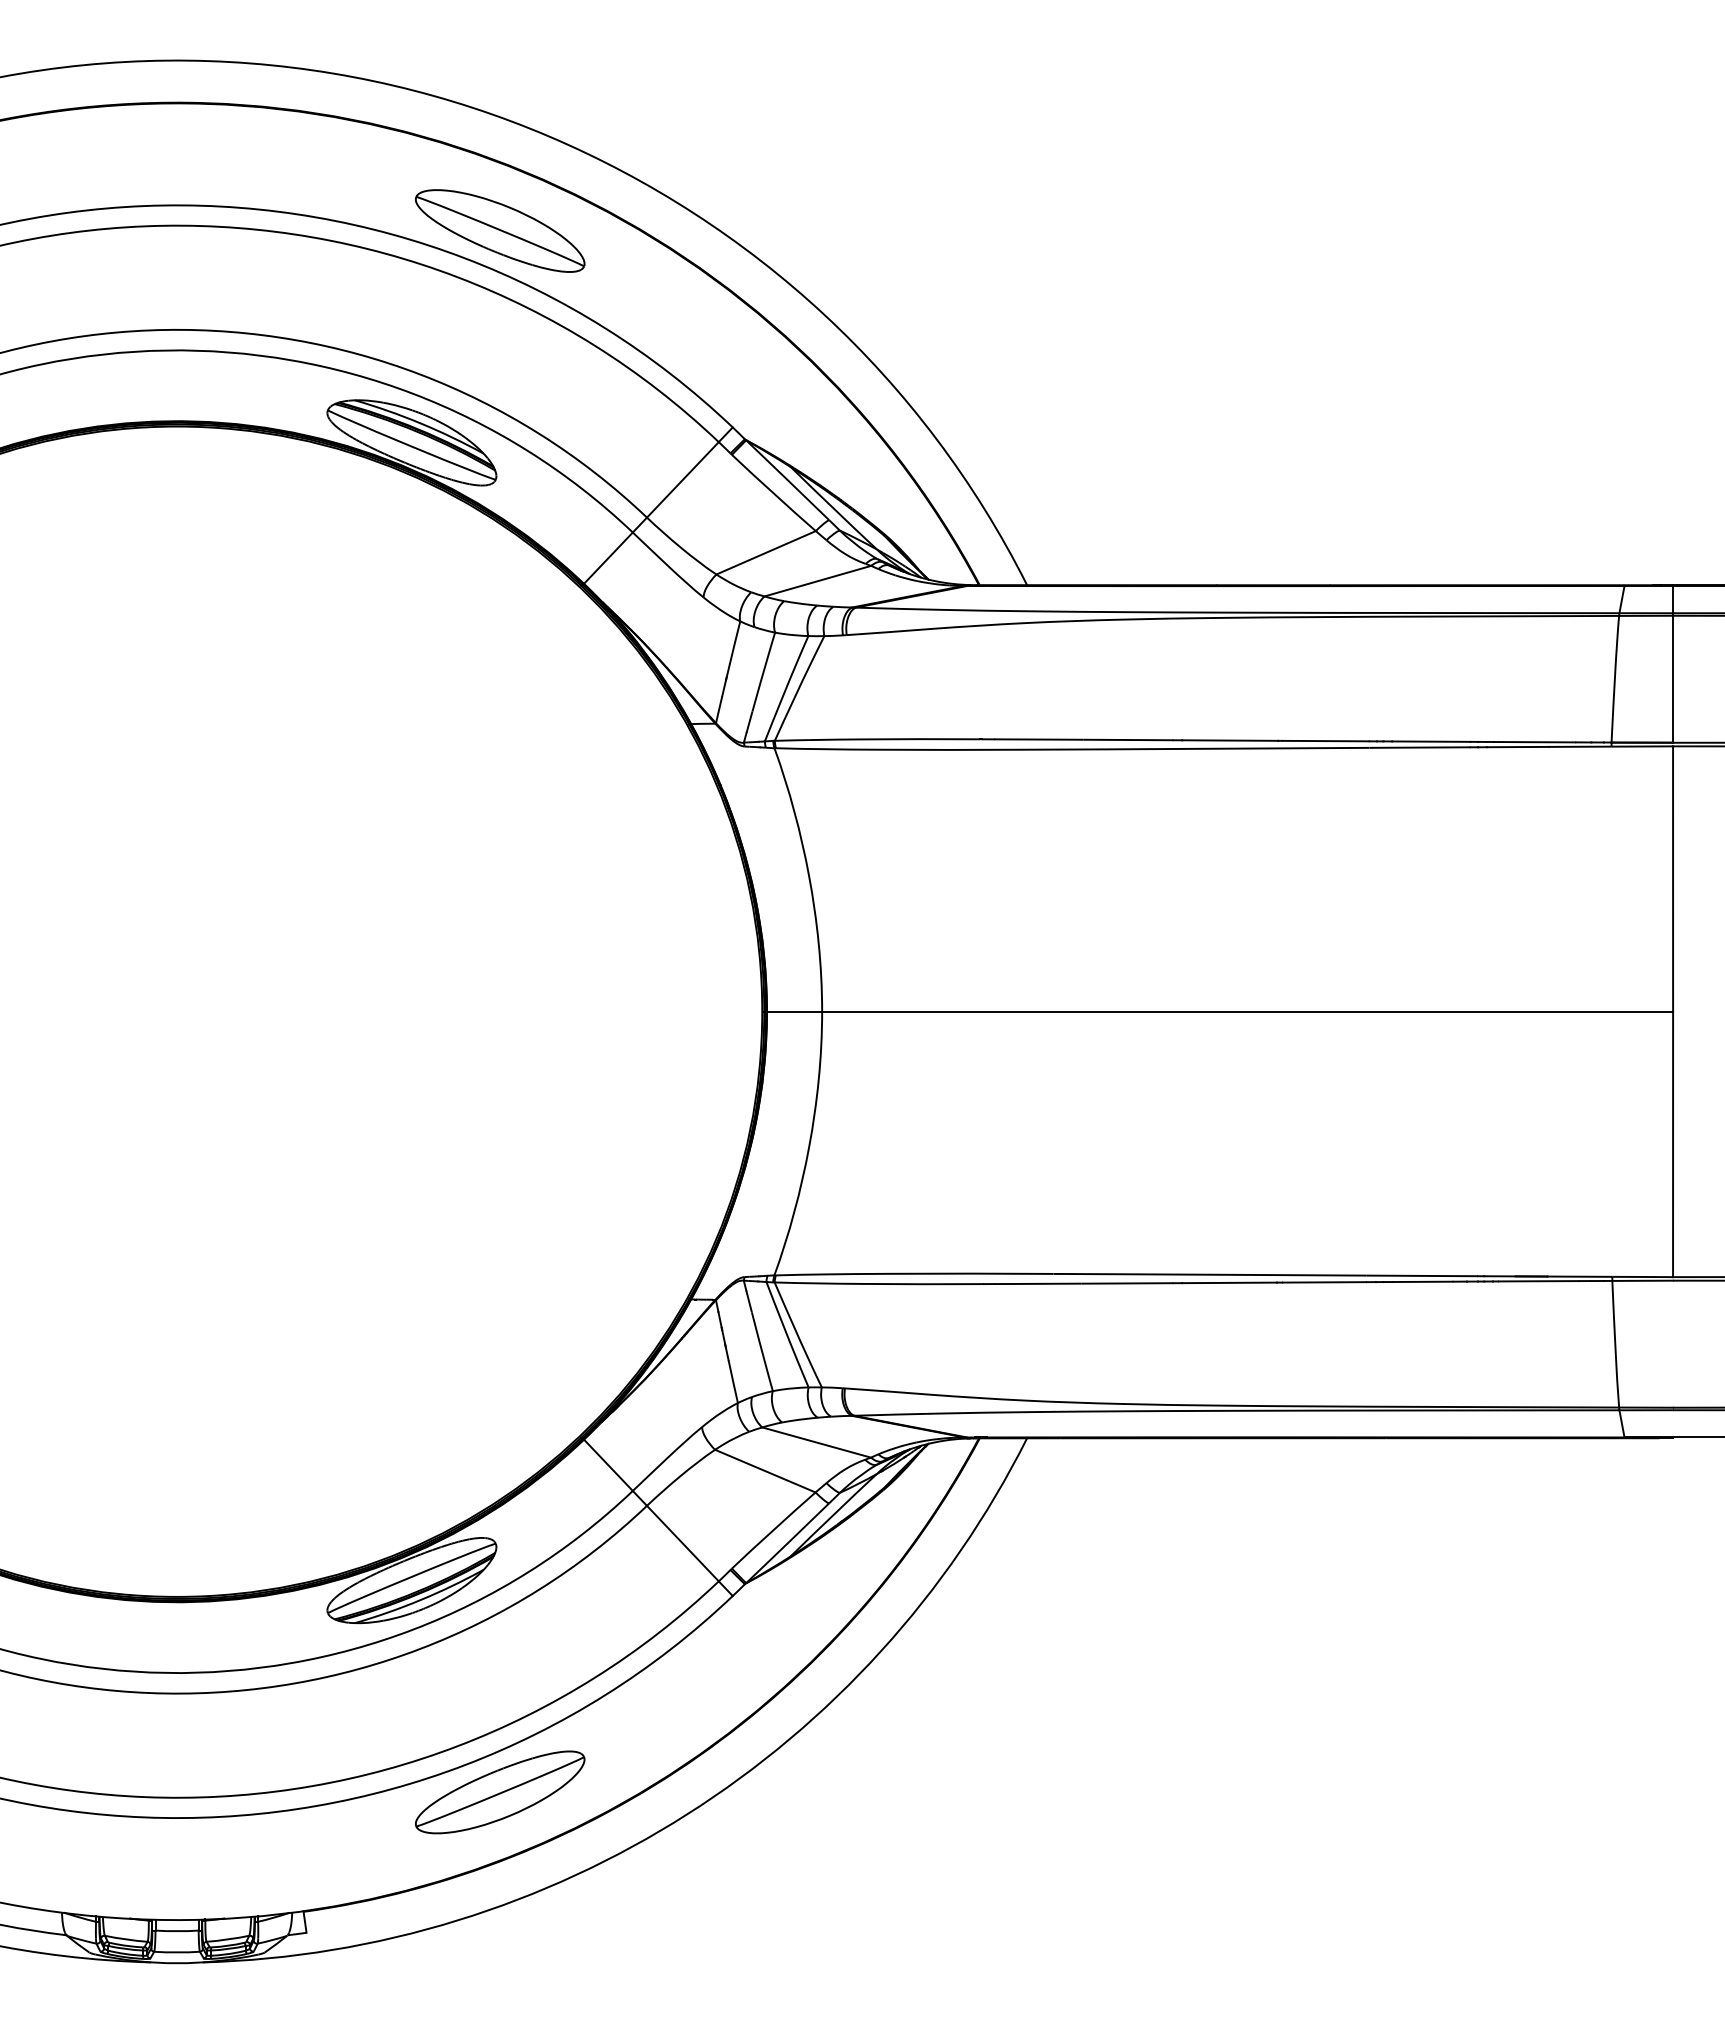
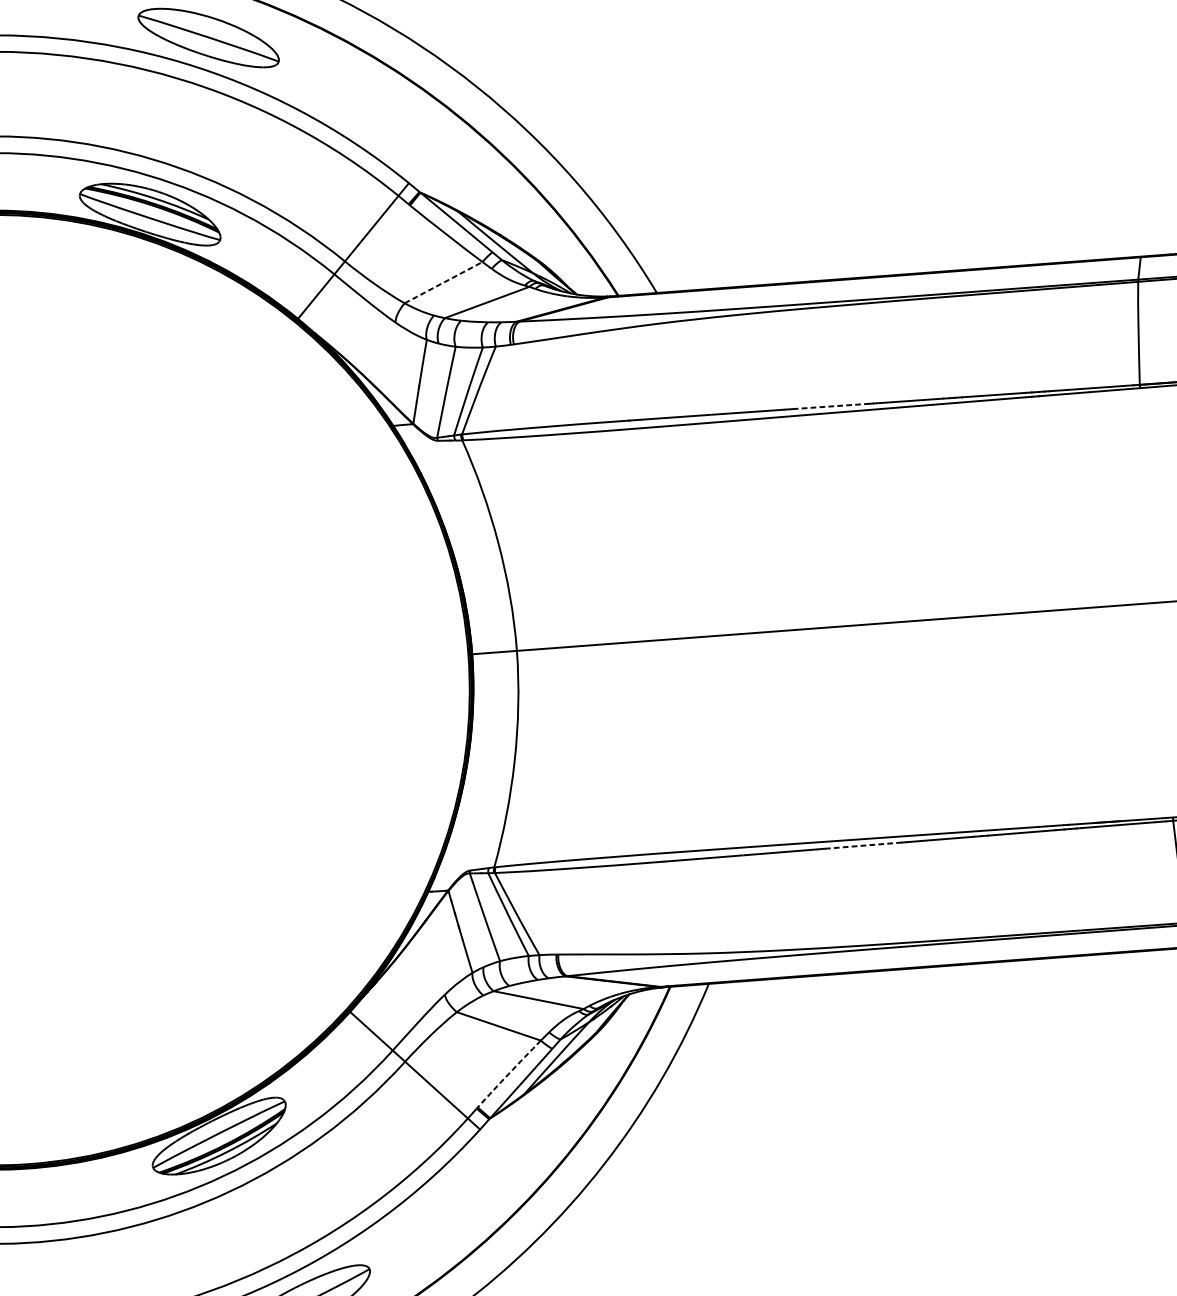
line: (766, 552) -> (443, 282), solid -> dashed
line: (1230, 740) -> (831, 406), solid -> dashed
line: (1230, 1282) -> (864, 845), solid -> dashed
arc: (773, 1530) -> (509, 1073), solid -> dashed

